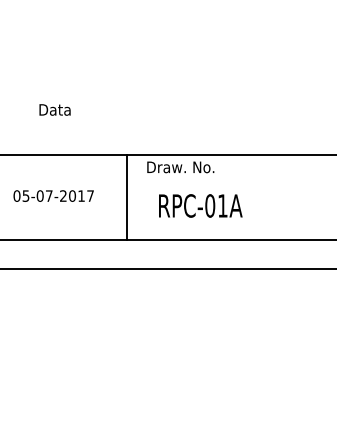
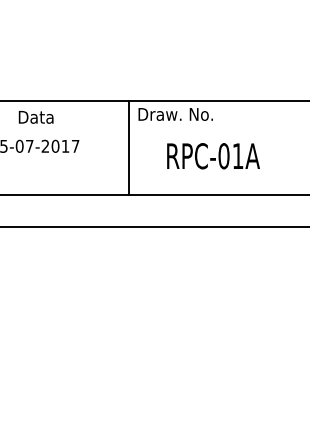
text: (54, 109) -> (35, 116), moved
line: (126, 197) -> (128, 147), moved
text: (200, 205) -> (213, 155), moved

